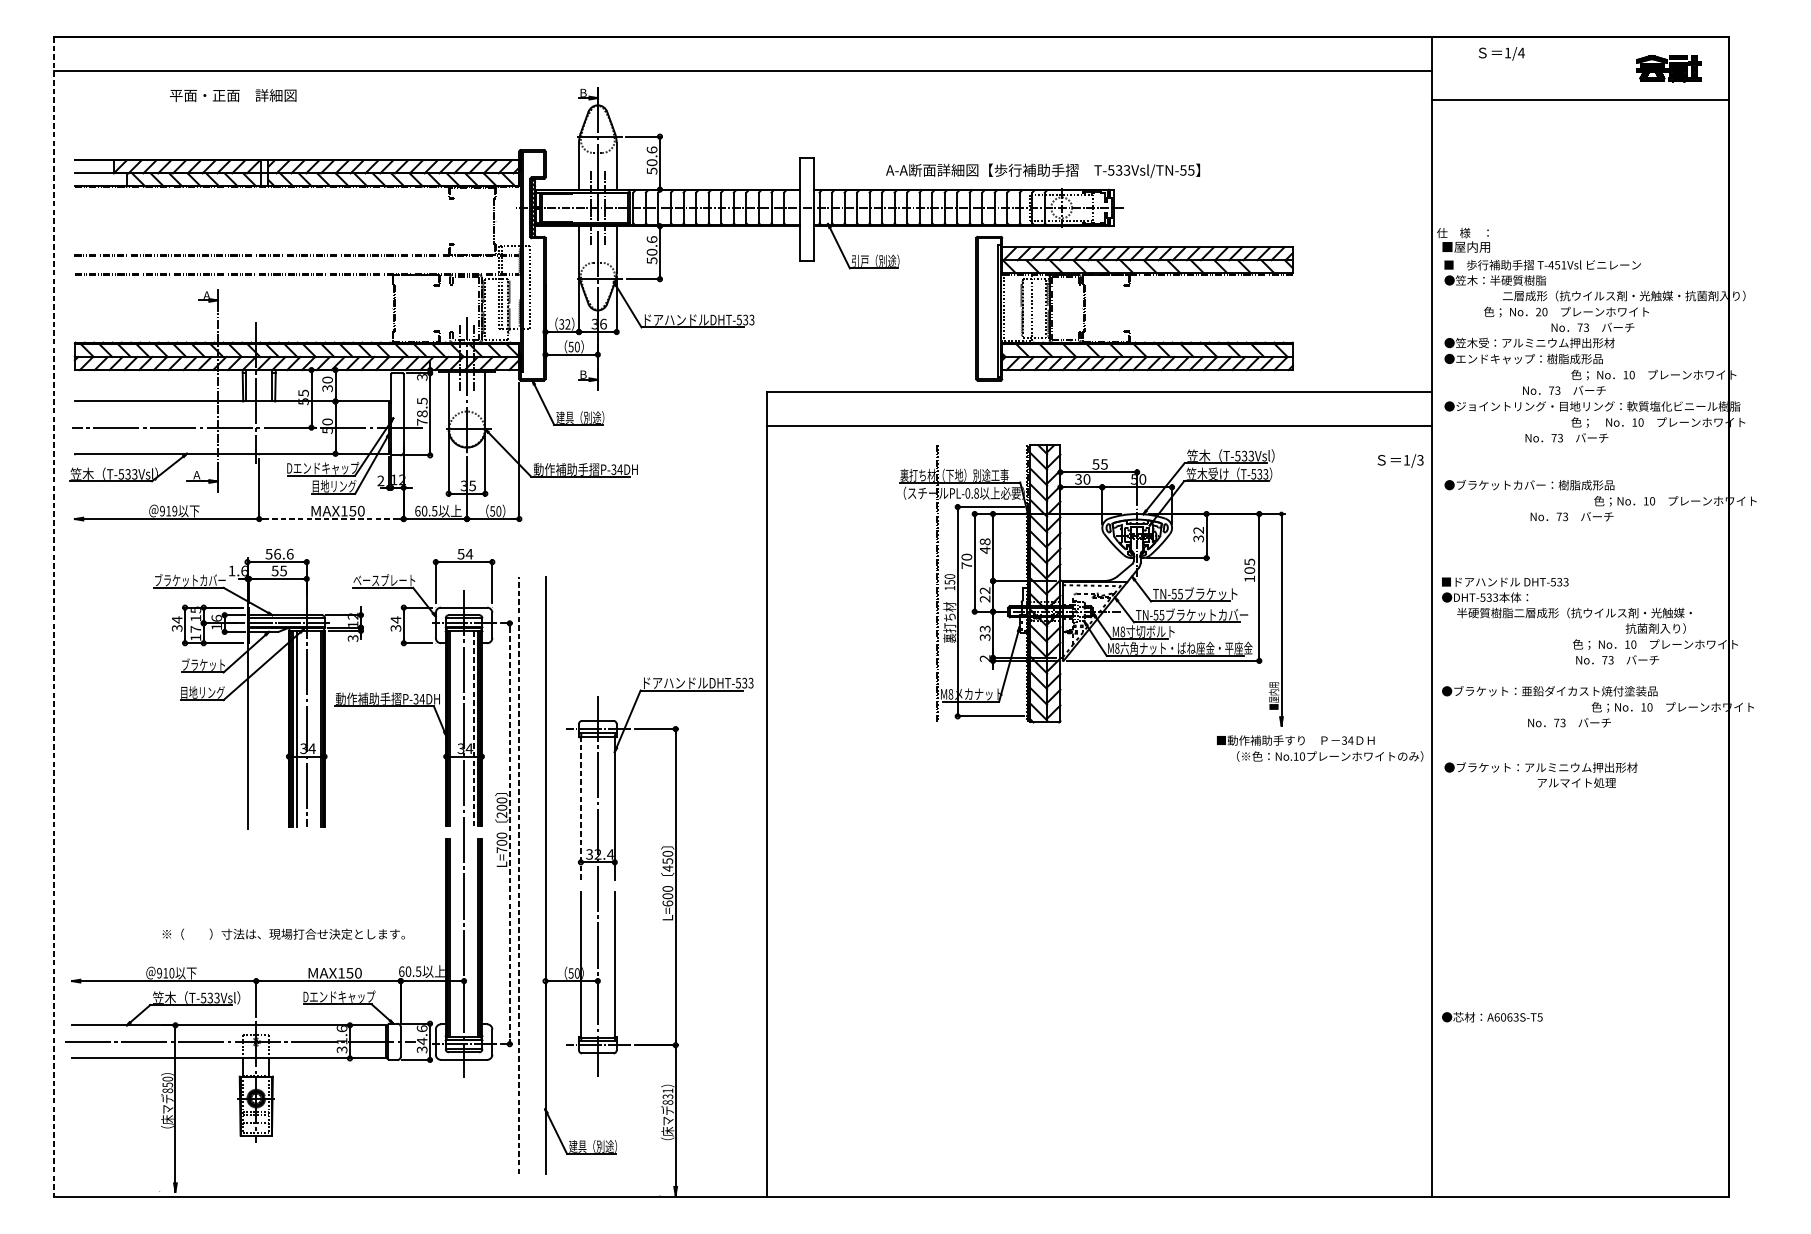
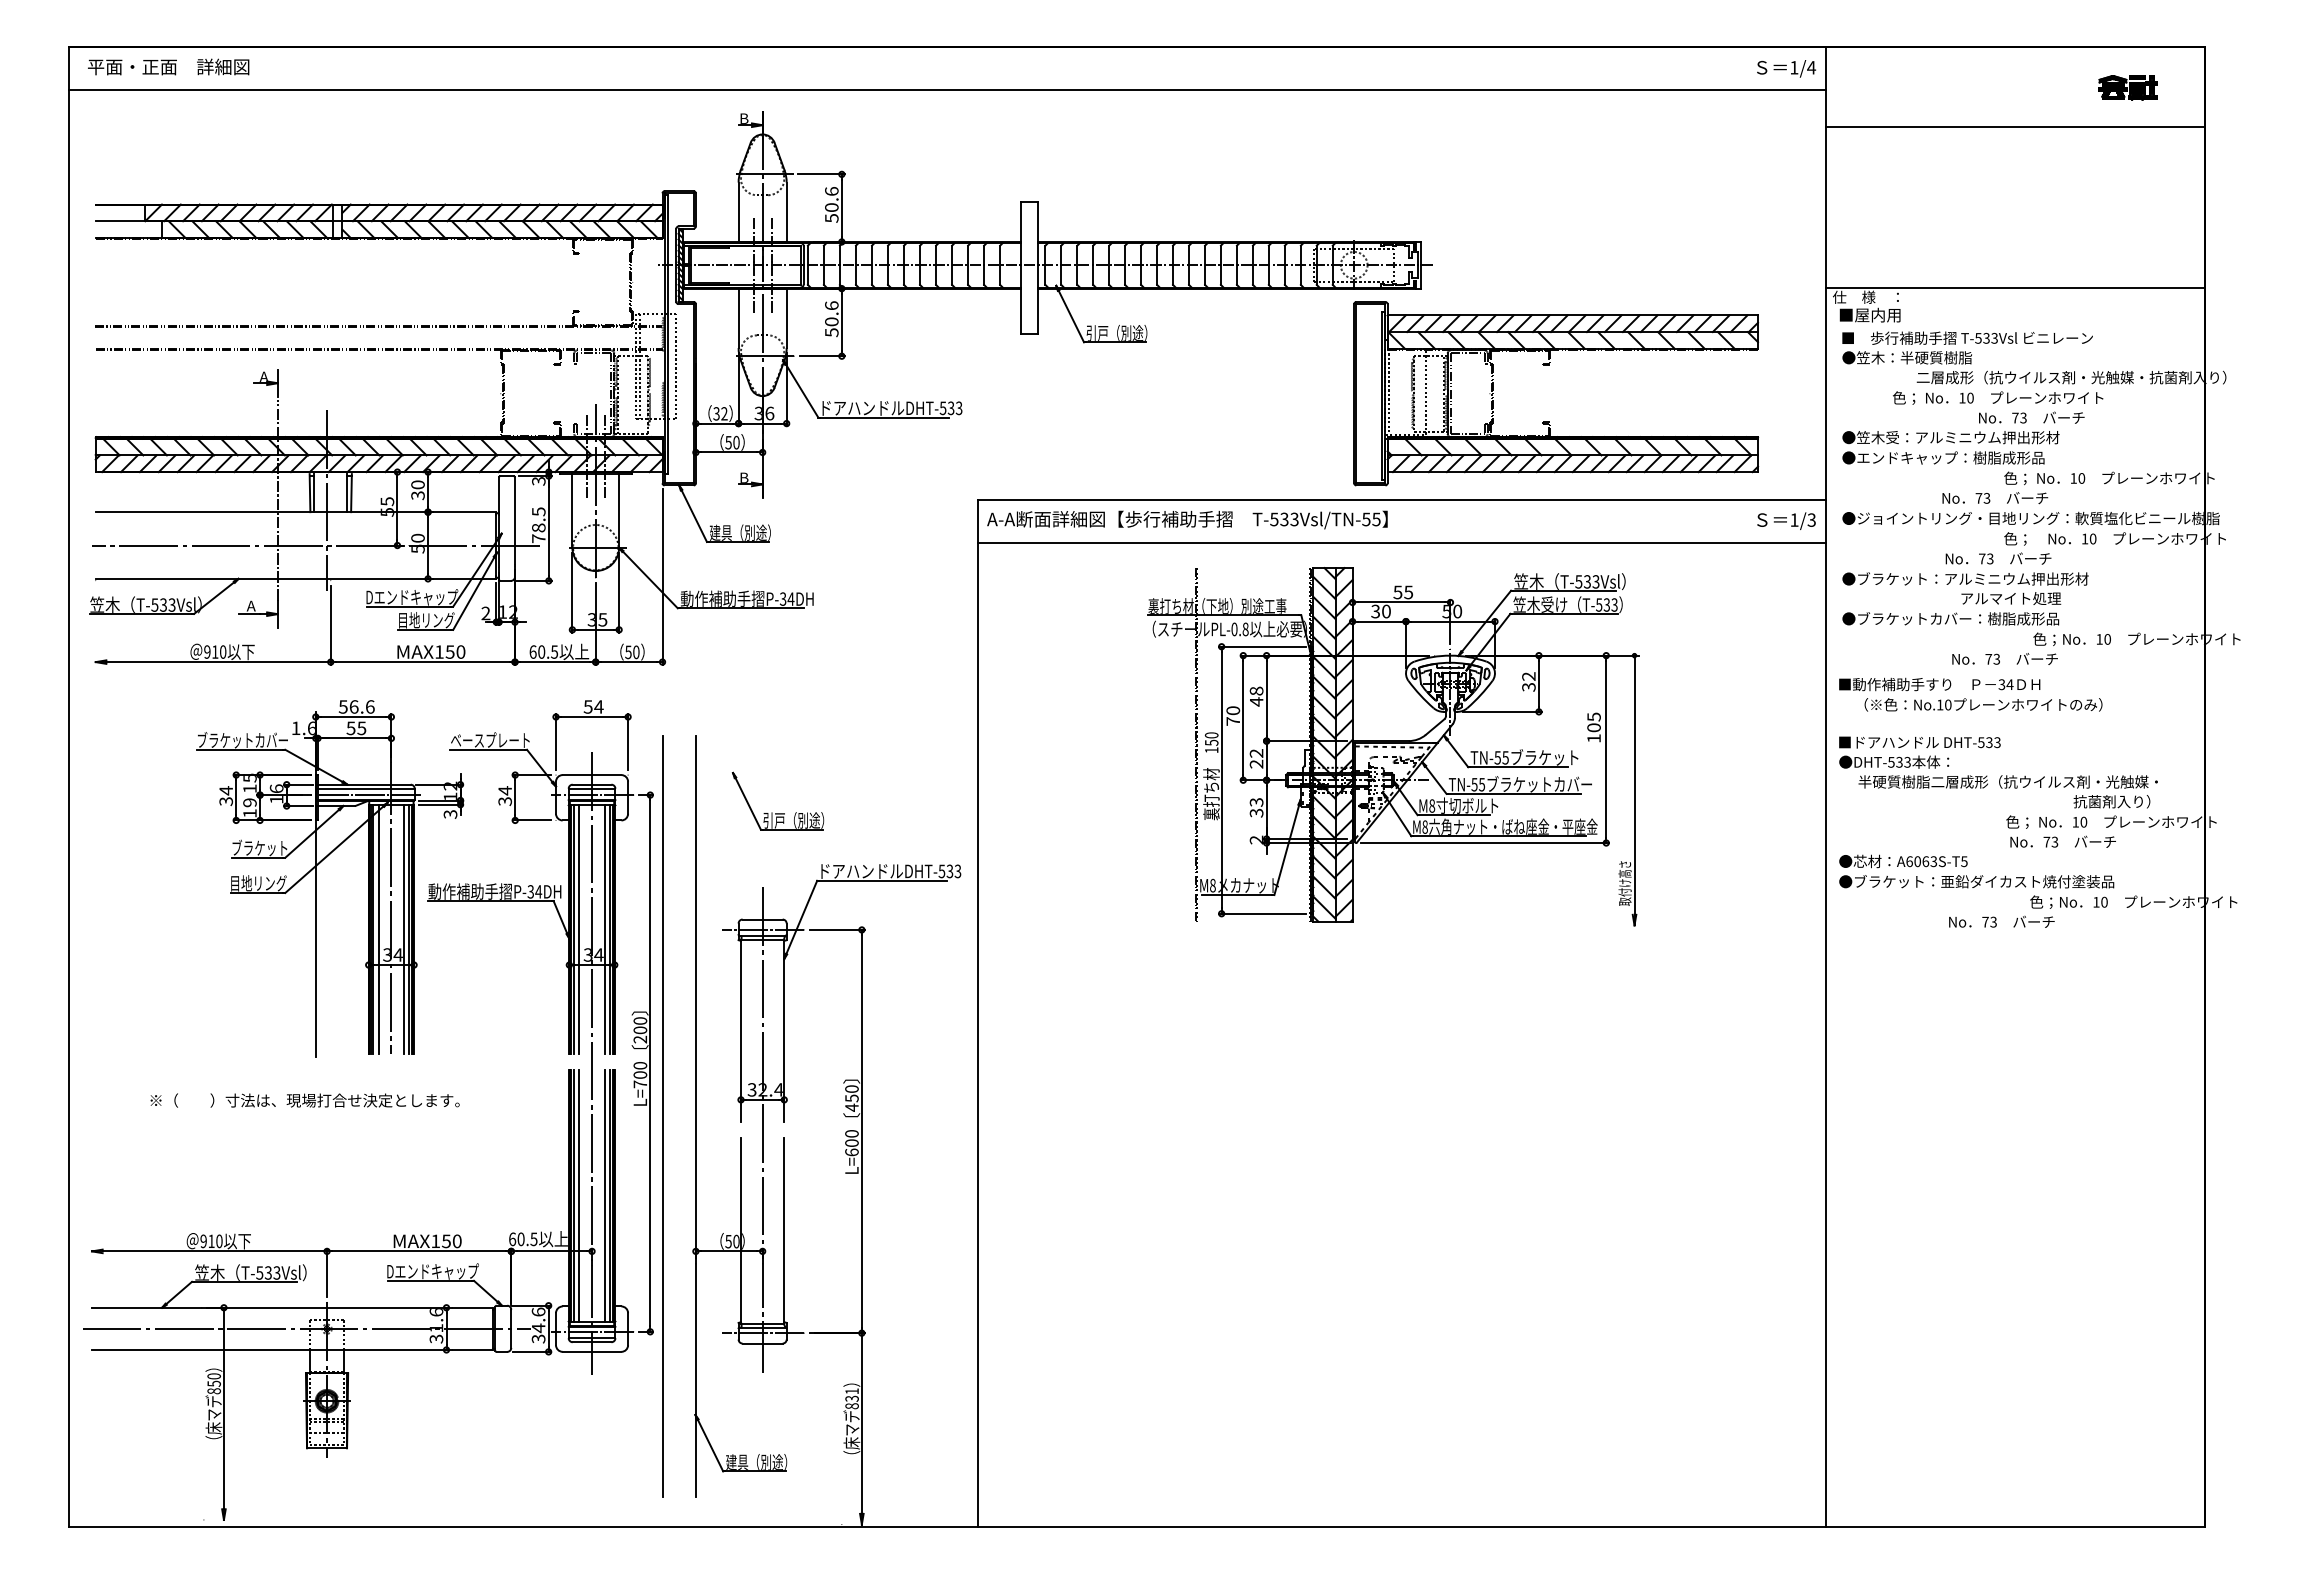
text: (1501, 53) -> (1786, 68), moved
part: (1668, 68) -> (2127, 87), size x0.71
text: (233, 95) -> (168, 66), moved
text: (1043, 170) -> (1187, 519), moved
line: (1580, 225) -> (2015, 287), added
text: (1556, 264) -> (1985, 337), T-451Vsl -> T-533Vsl
part: (1129, 286) -> (1549, 365), moved
text: (1538, 311) -> (1962, 397), 20 -> 10
text: (1400, 460) -> (1786, 520), moved
text: (175, 510) -> (223, 651), 919 -> 910
line: (331, 519) -> (422, 662), dashed -> solid
line: (54, 617) -> (69, 787), dashed -> solid
text: (195, 629) -> (249, 802), 17 -> 19
part: (605, 636) -> (772, 812), added
text: (1273, 692) -> (1624, 883), ■屋内用 -> 取付け高さ
line: (317, 728) -> (404, 929), added
line: (454, 728) -> (579, 929), added
line: (473, 728) -> (604, 929), dashed -> solid
text: (1319, 748) -> (1970, 694), moved
text: (1541, 774) -> (1965, 588), moved
line: (581, 807) -> (741, 1030), dashed -> solid
line: (509, 833) -> (650, 1063), dashed -> solid
line: (519, 875) -> (662, 1116), dashed -> solid
text: (283, 934) -> (304, 1100), moved
line: (454, 938) -> (579, 1196), added
line: (473, 938) -> (604, 1196), added
text: (1492, 1017) -> (1903, 861), moved

